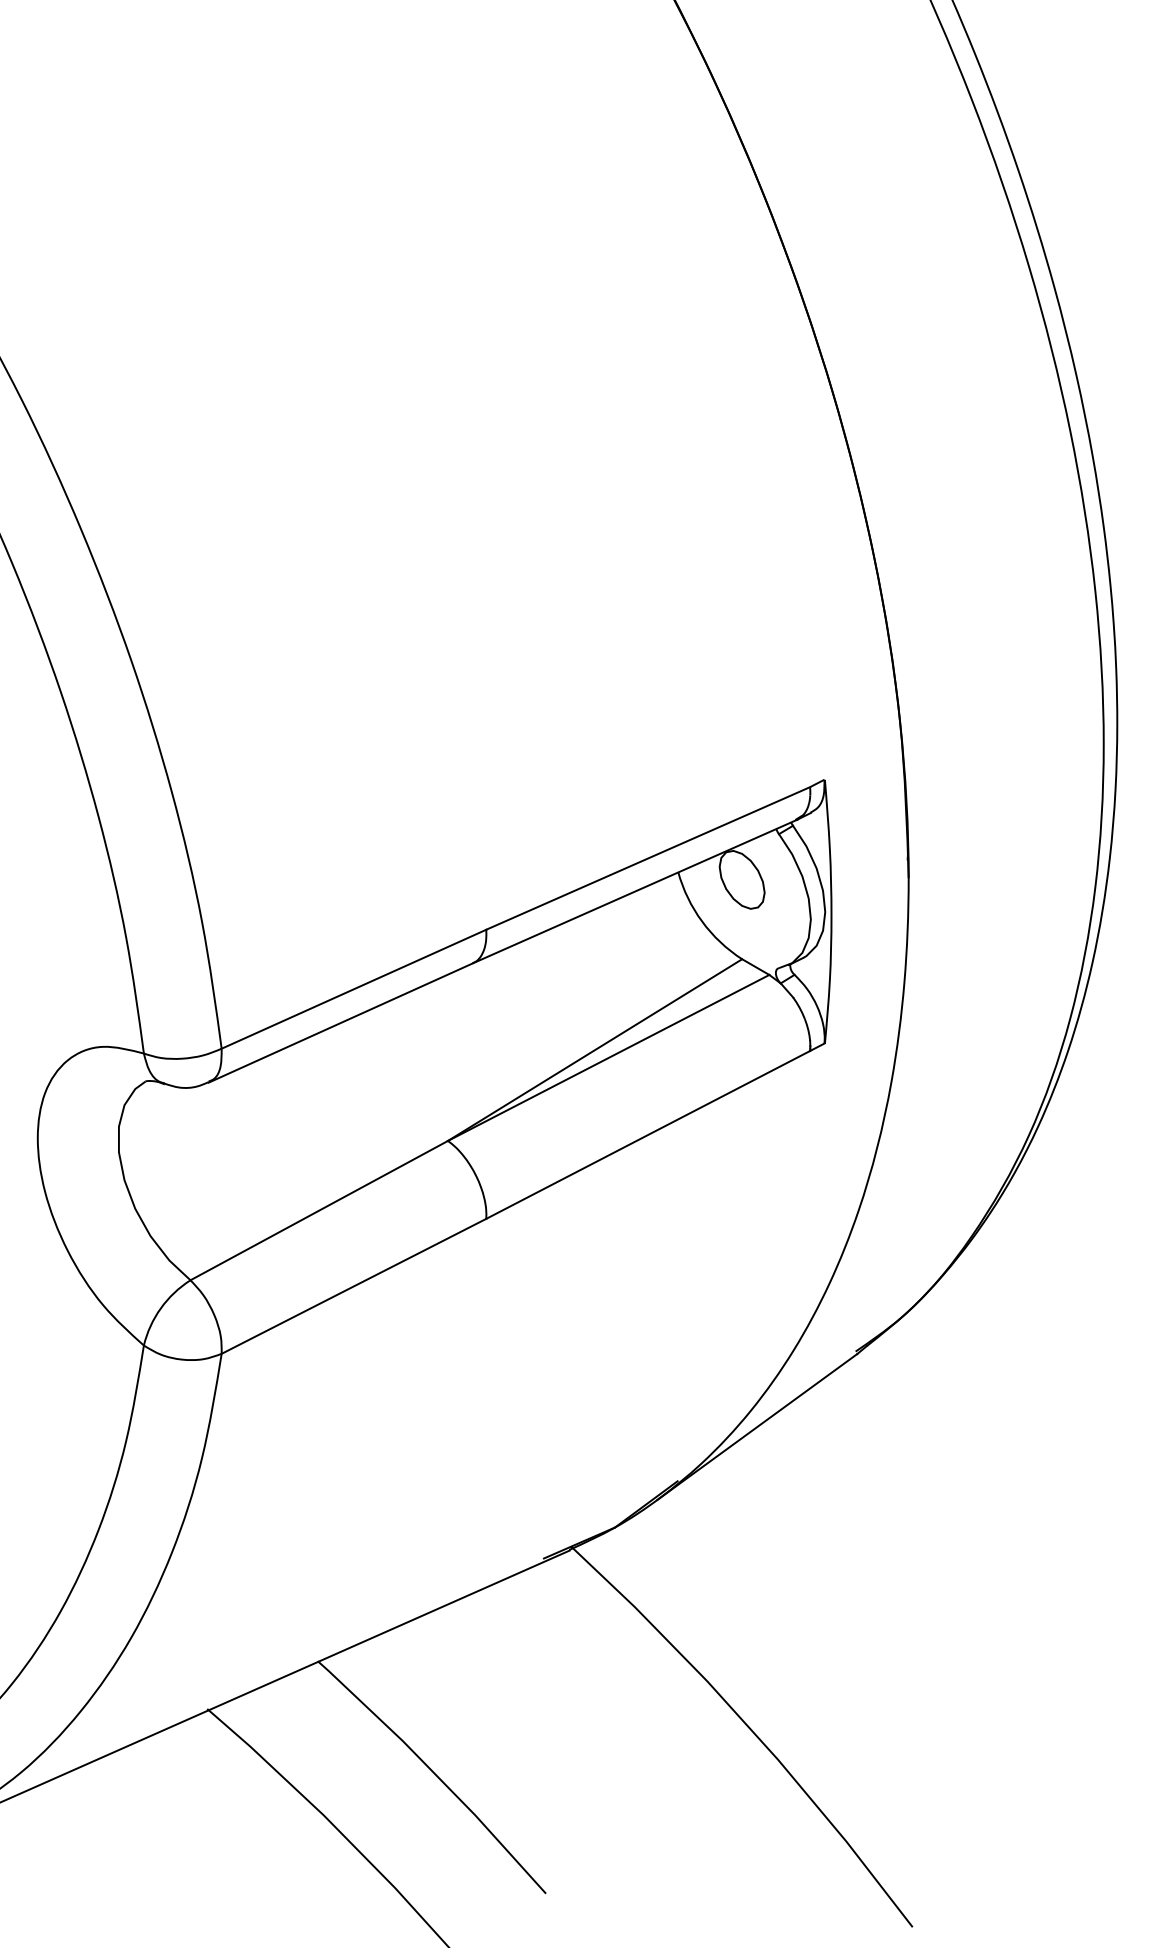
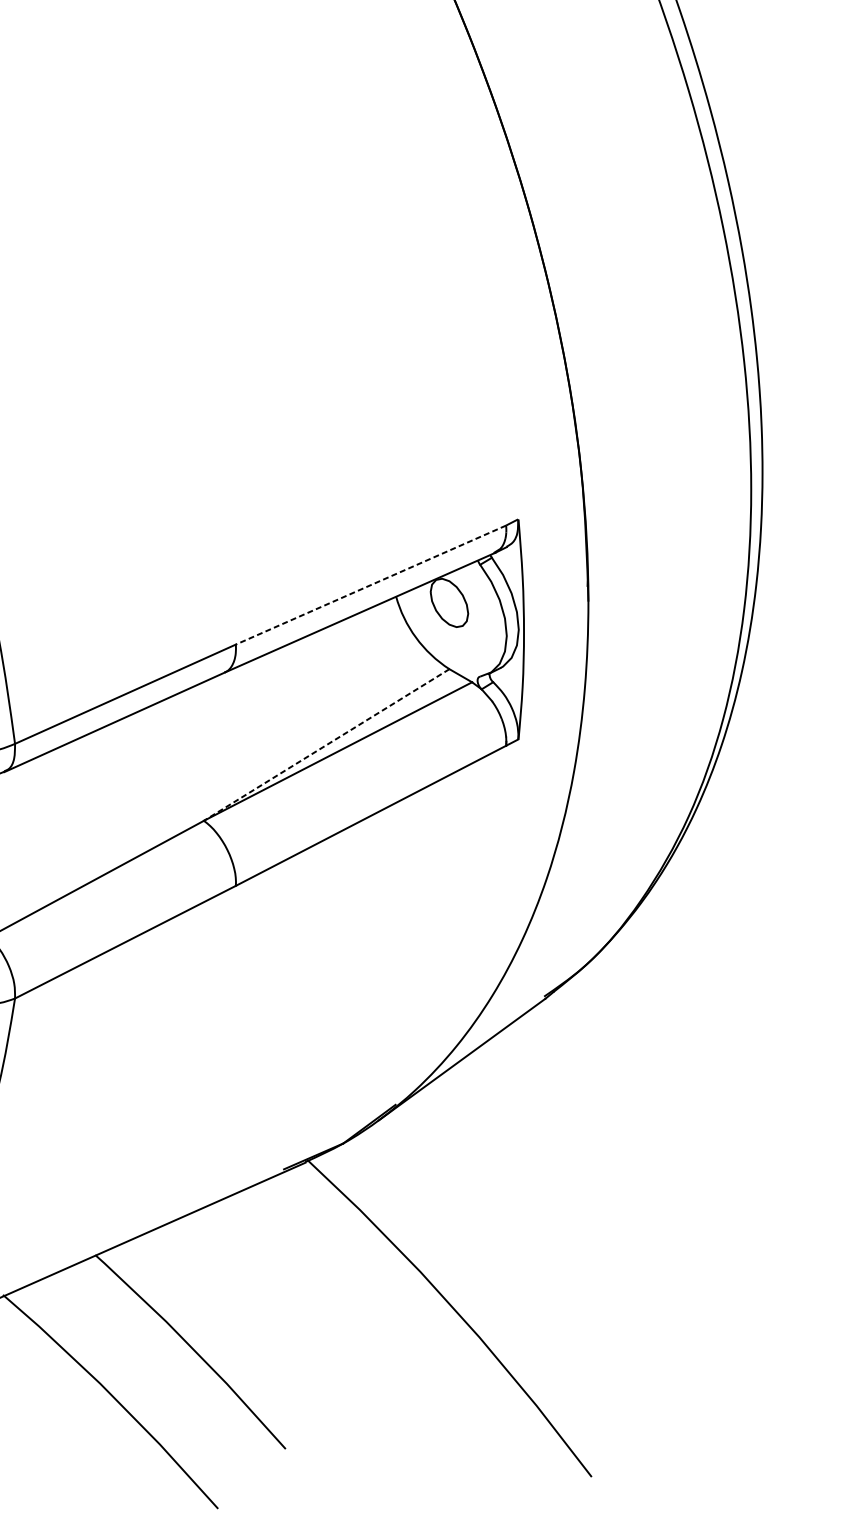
line: (648, 858) -> (371, 585), solid -> dashed
line: (595, 1050) -> (327, 745), solid -> dashed

